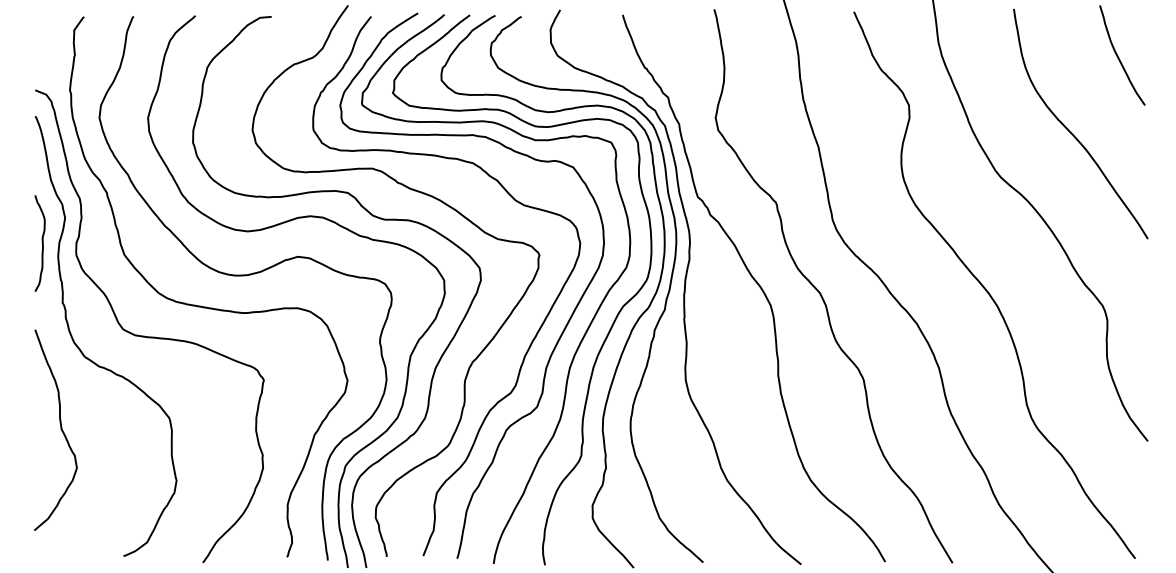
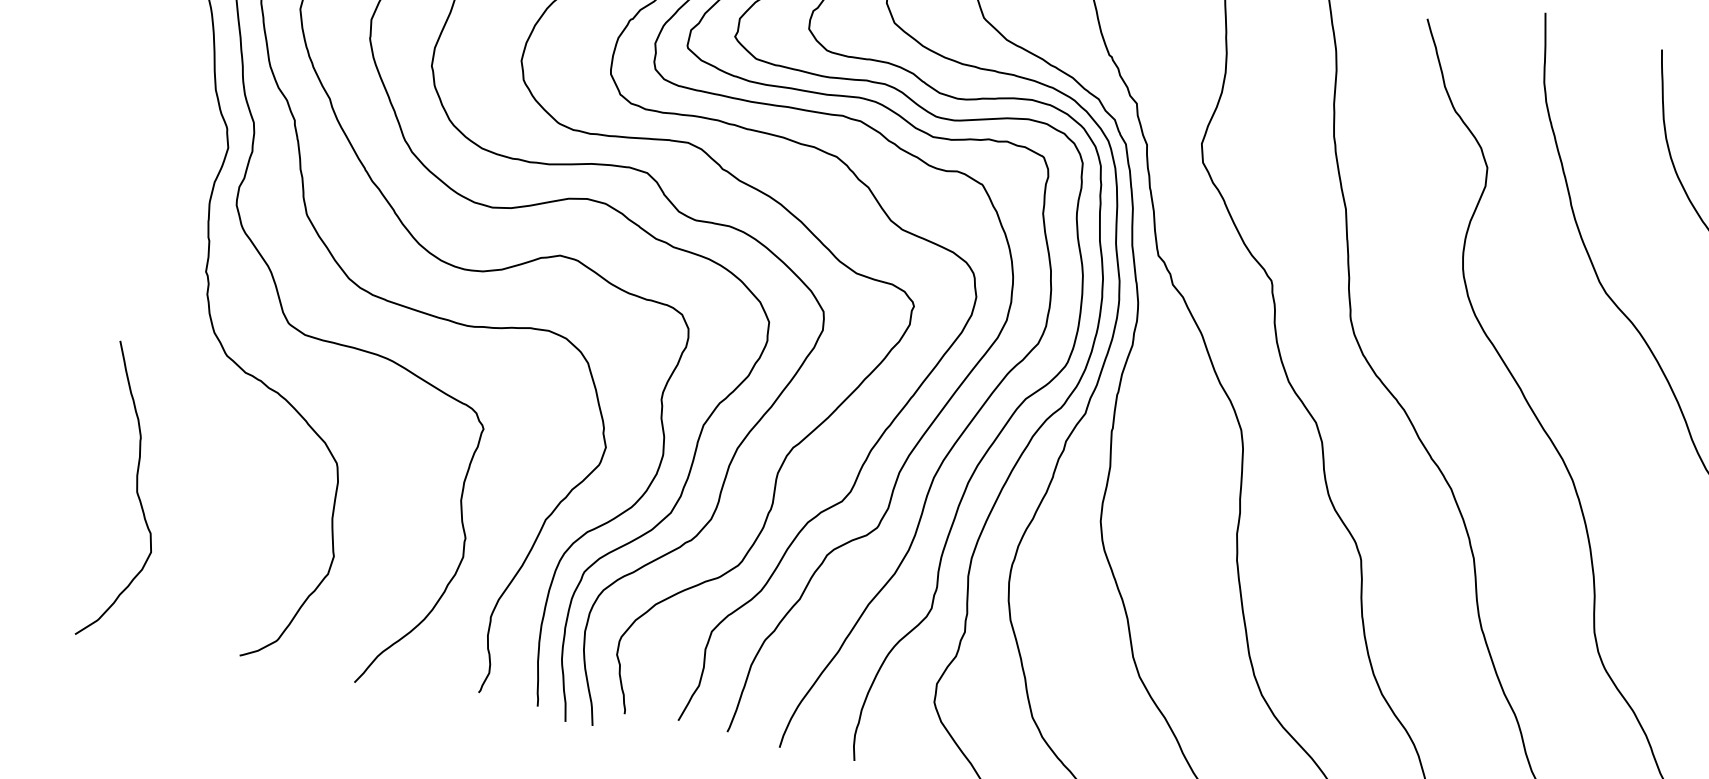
curve: (41, 242) -> (188, 178), removed
curve: (60, 429) -> (135, 492), moved

